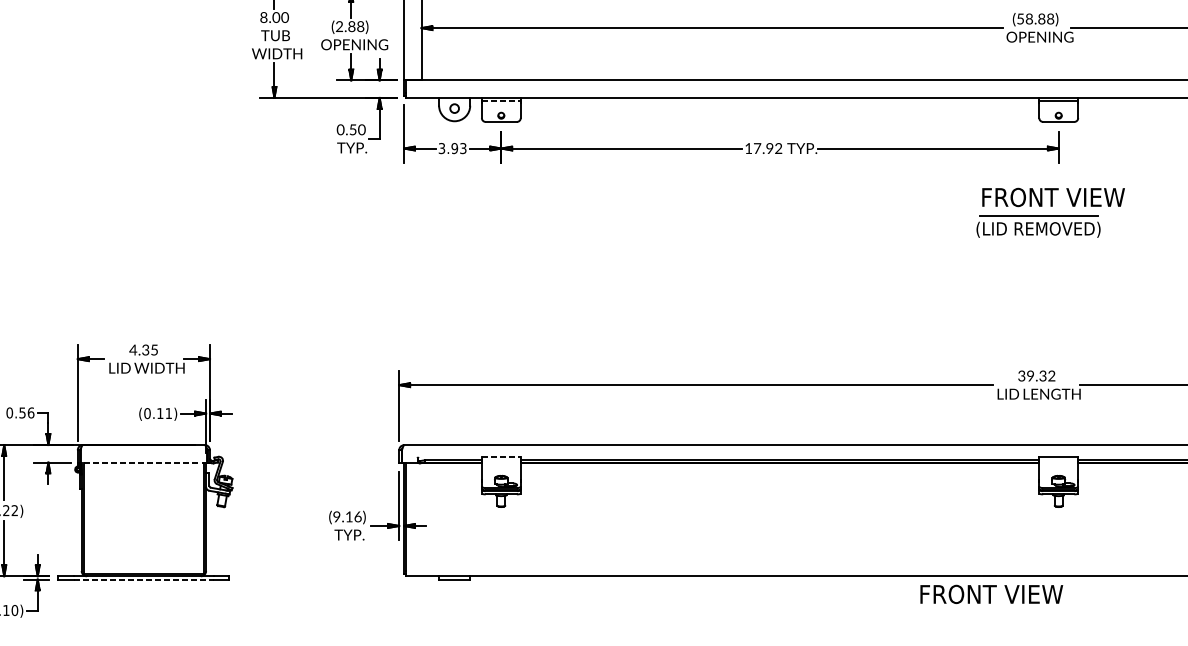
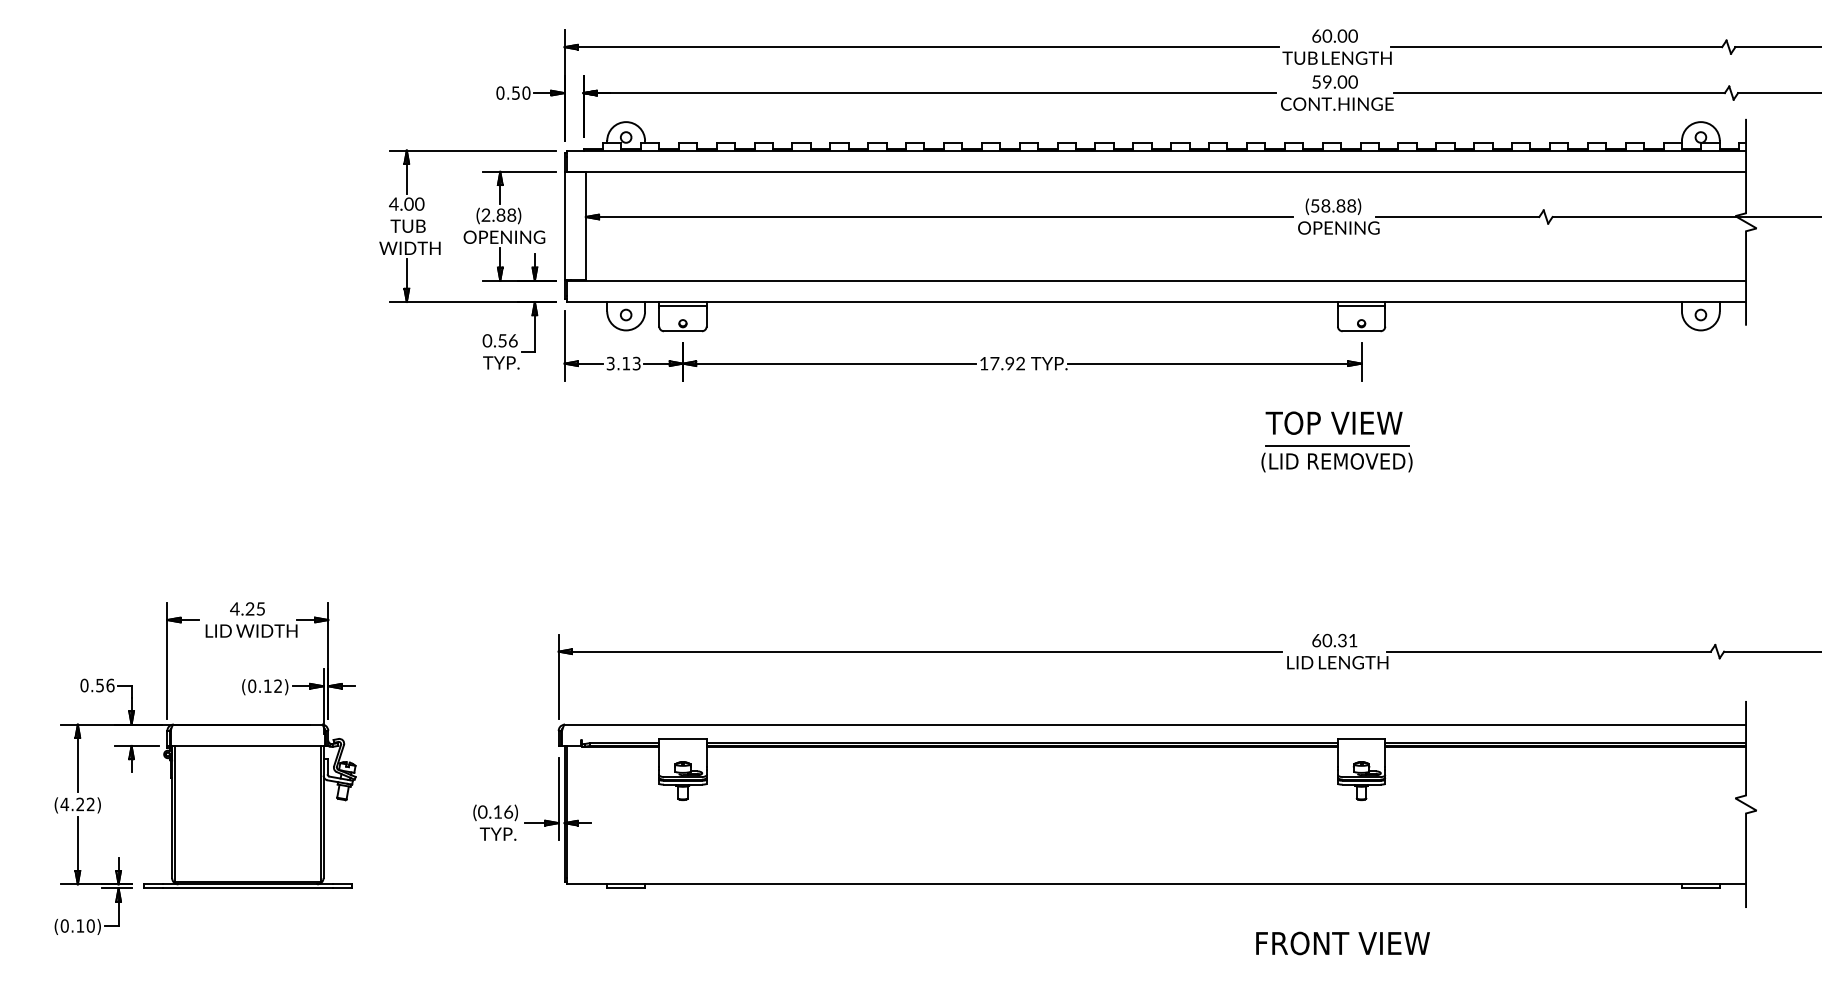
text: (263, 17) -> (393, 203), 8.00 -> 4.00
line: (500, 101) -> (682, 306), dashed -> solid
text: (361, 129) -> (512, 340), 0.50 -> 0.56
text: (454, 148) -> (626, 363), 3.93 -> 3.13
text: (1052, 196) -> (1353, 422), FRONT VIEW -> TOP VIEW
text: (145, 352) -> (249, 611), 4.35 -> 4.25
text: (1036, 375) -> (1334, 640), 39.32 -> 60.31
text: (168, 412) -> (277, 685), (0.11) -> (0.12)
line: (500, 456) -> (682, 738), dashed -> solid
line: (143, 462) -> (247, 745), dashed -> solid
text: (336, 517) -> (482, 812), (9.16) -> (0.16)
line: (144, 579) -> (248, 888), dashed -> solid
text: (991, 594) -> (1342, 943), moved

